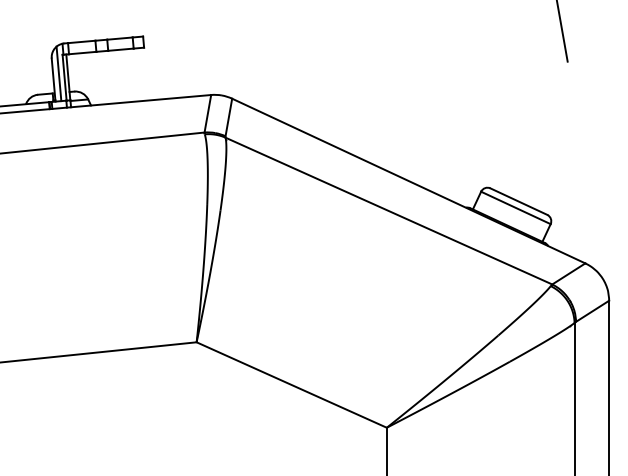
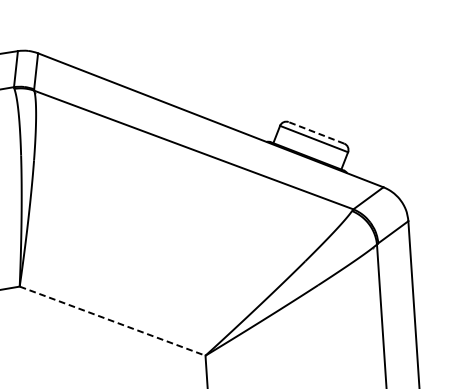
line: (518, 201) -> (316, 132), solid -> dashed
line: (292, 385) -> (113, 321), solid -> dashed

